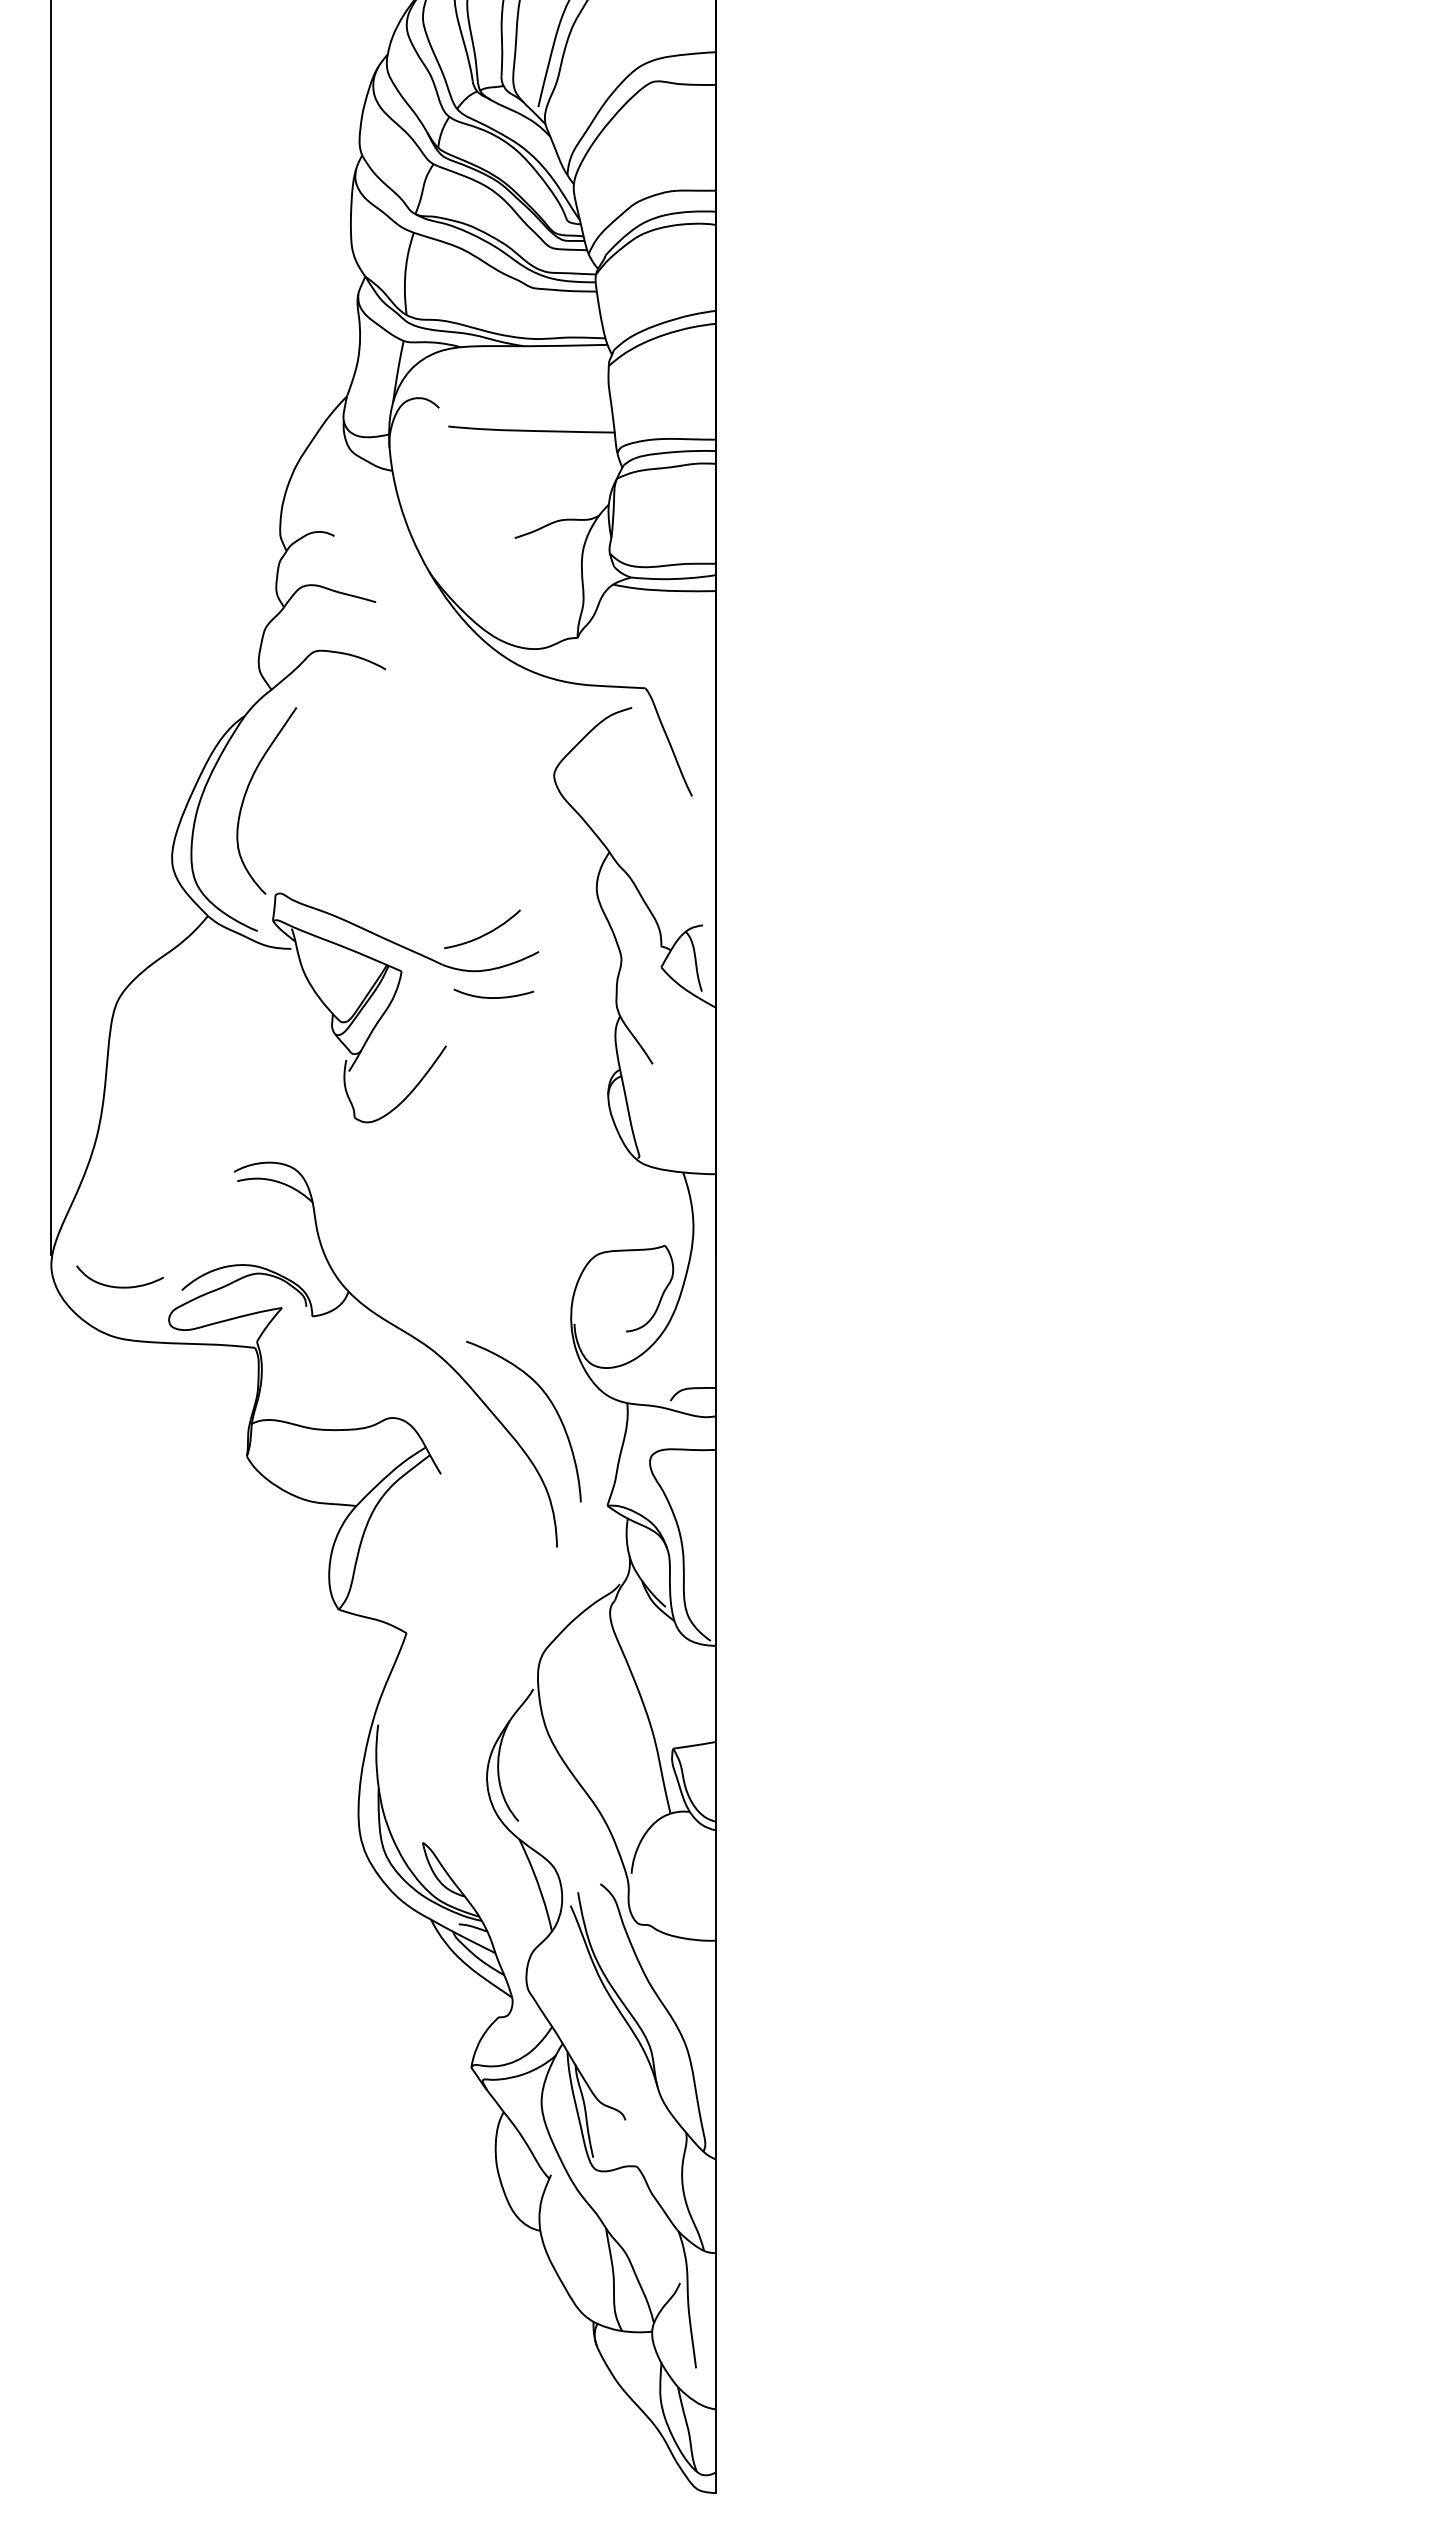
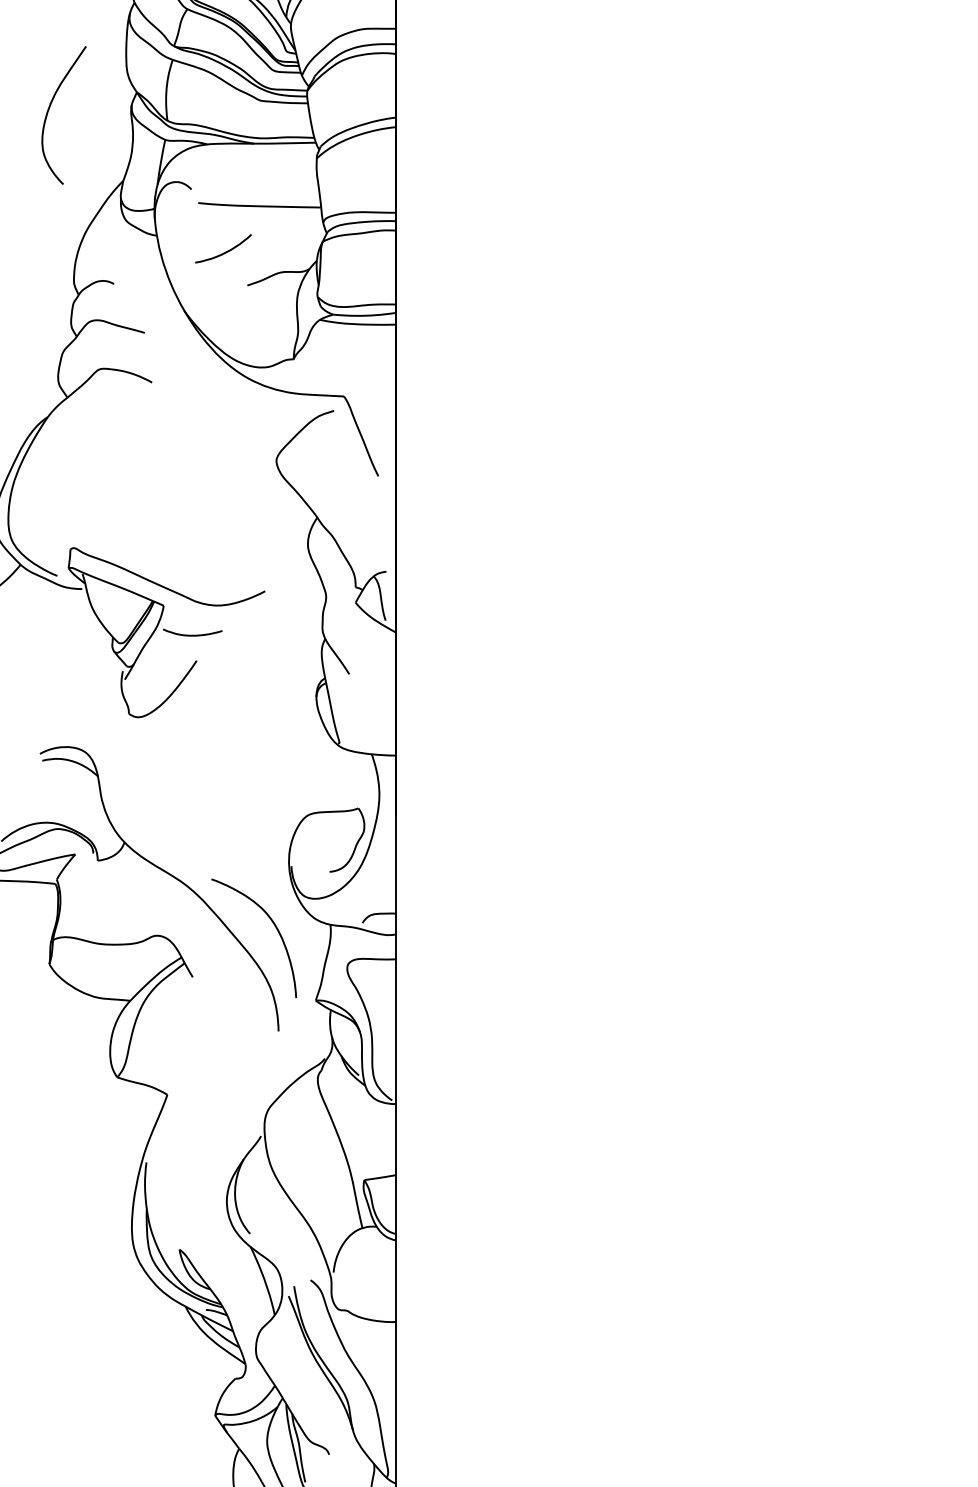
curve: (246, 794) -> (49, 110), moved
curve: (485, 933) -> (225, 251), moved
curve: (493, 997) -> (192, 635), moved

